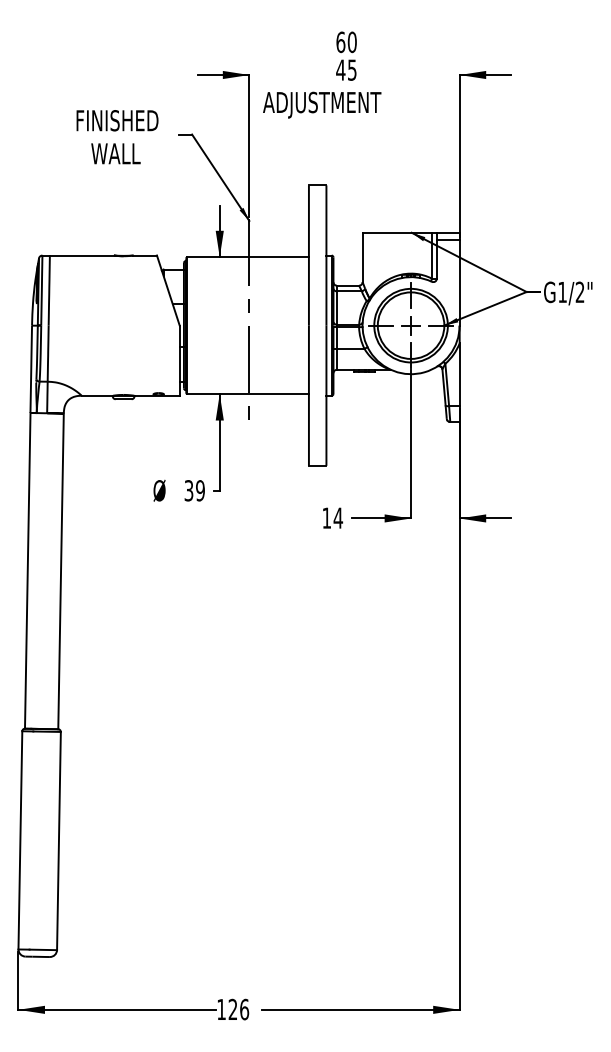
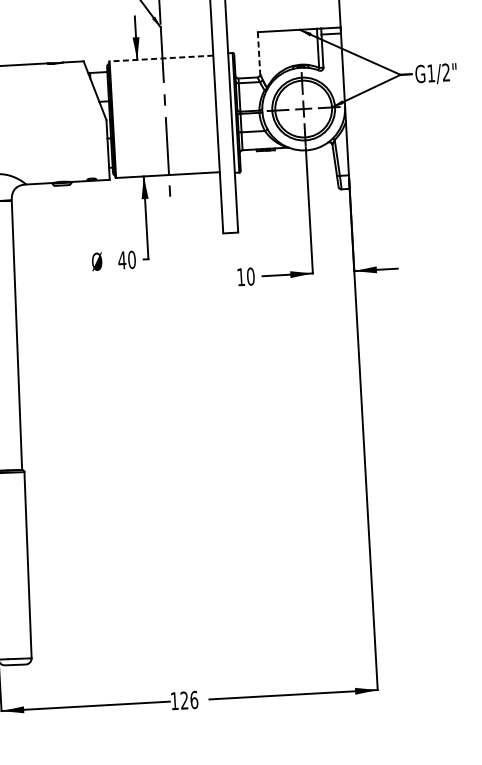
line: (248, 257) -> (161, 58), solid -> dashed
line: (362, 257) -> (259, 53), solid -> dashed
text: (194, 490) -> (126, 259), 39 -> 40
text: (338, 517) -> (250, 276), 14 -> 10

